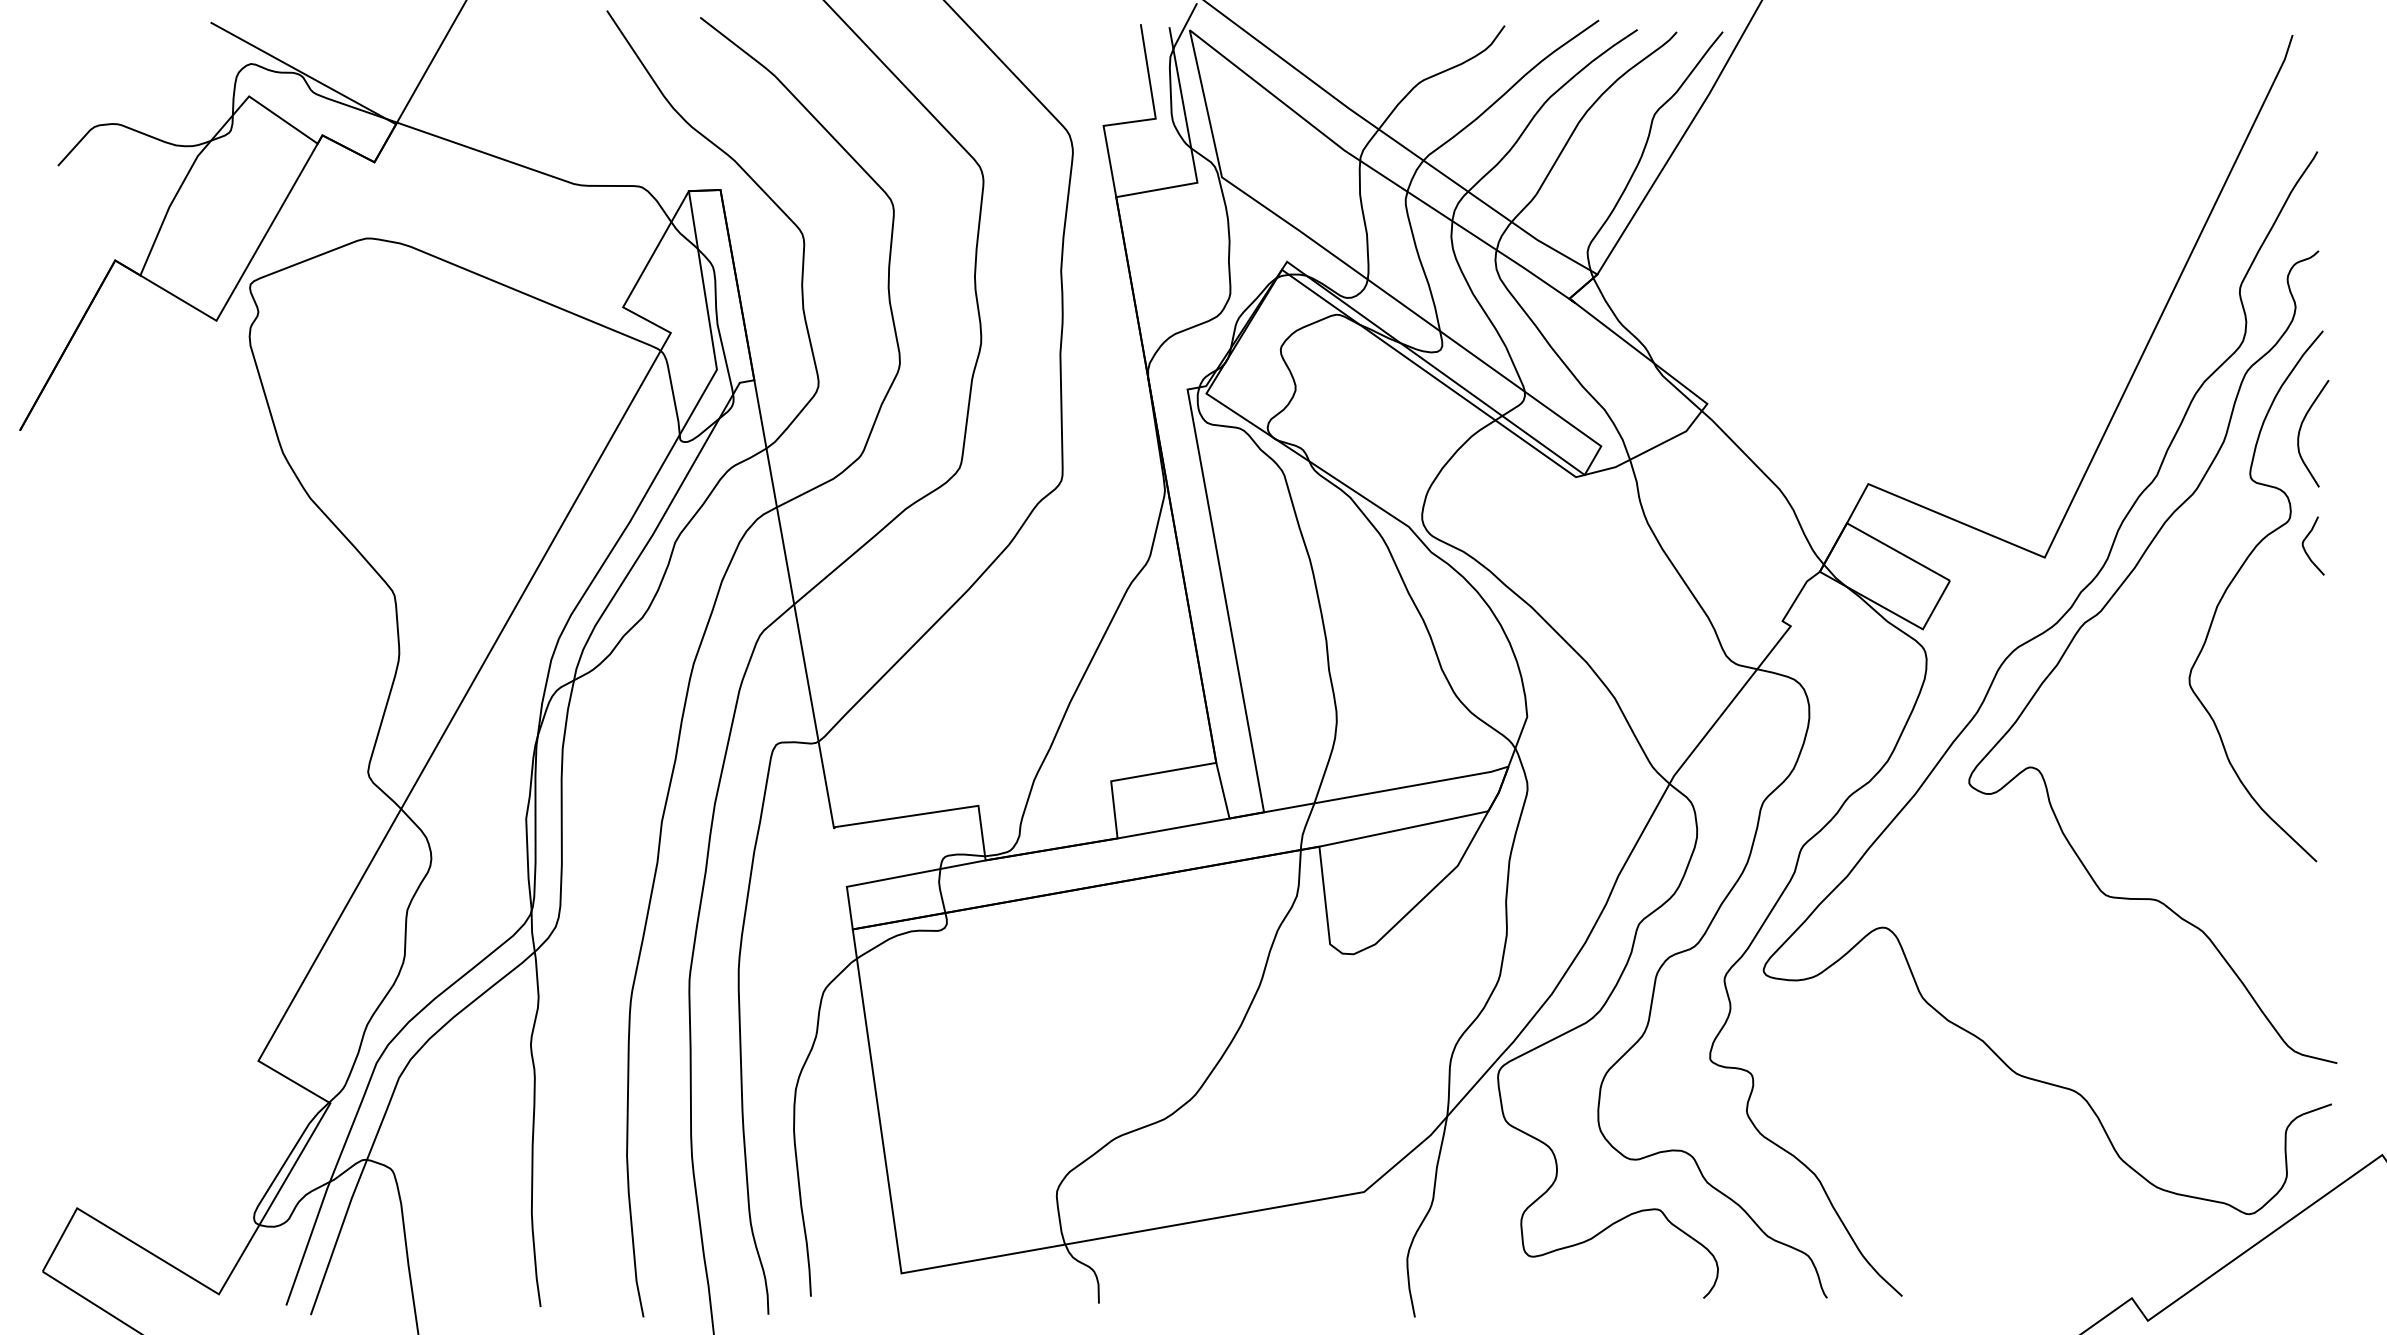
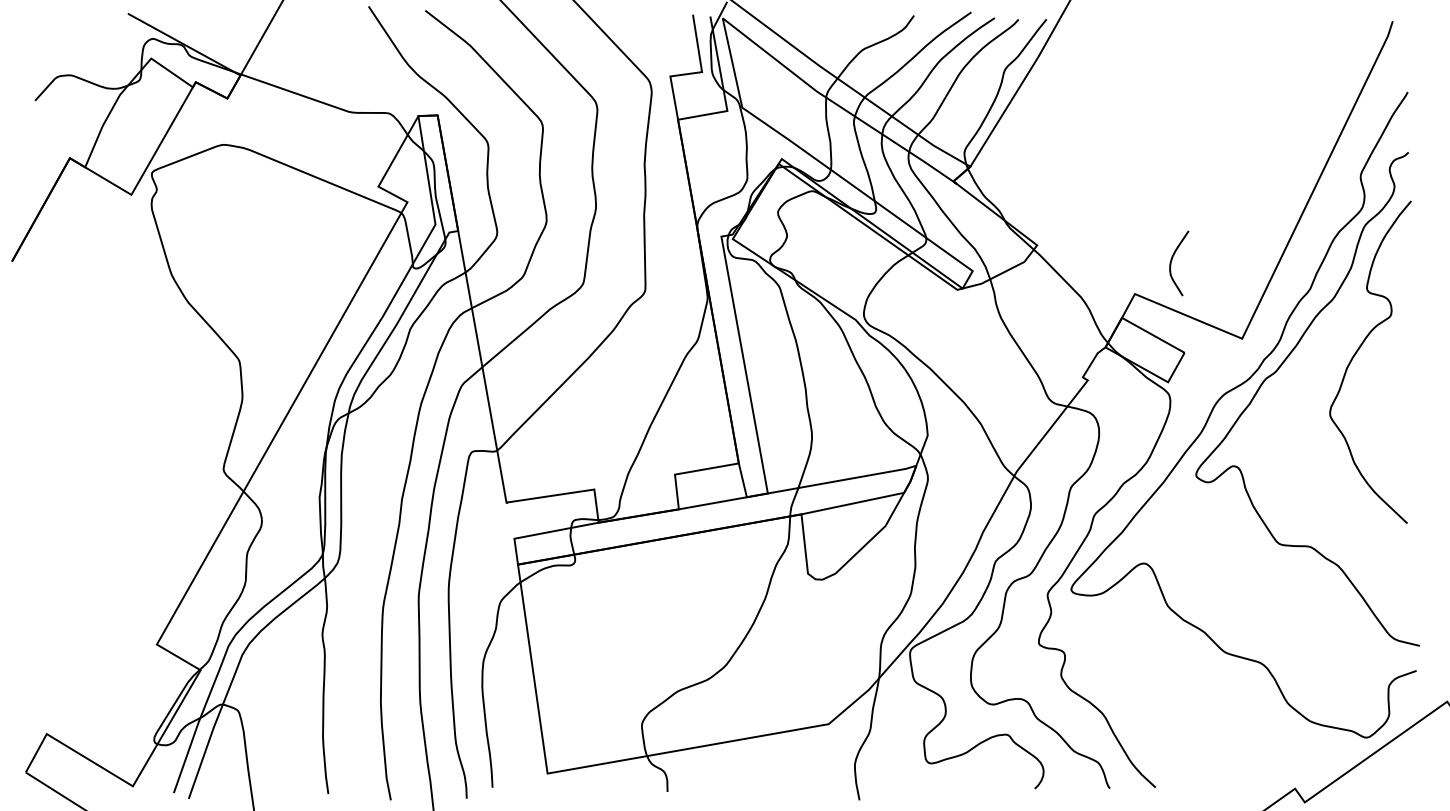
curve: (2302, 428) -> (1172, 260), moved
curve: (2307, 550) -> (1401, 334), removed

